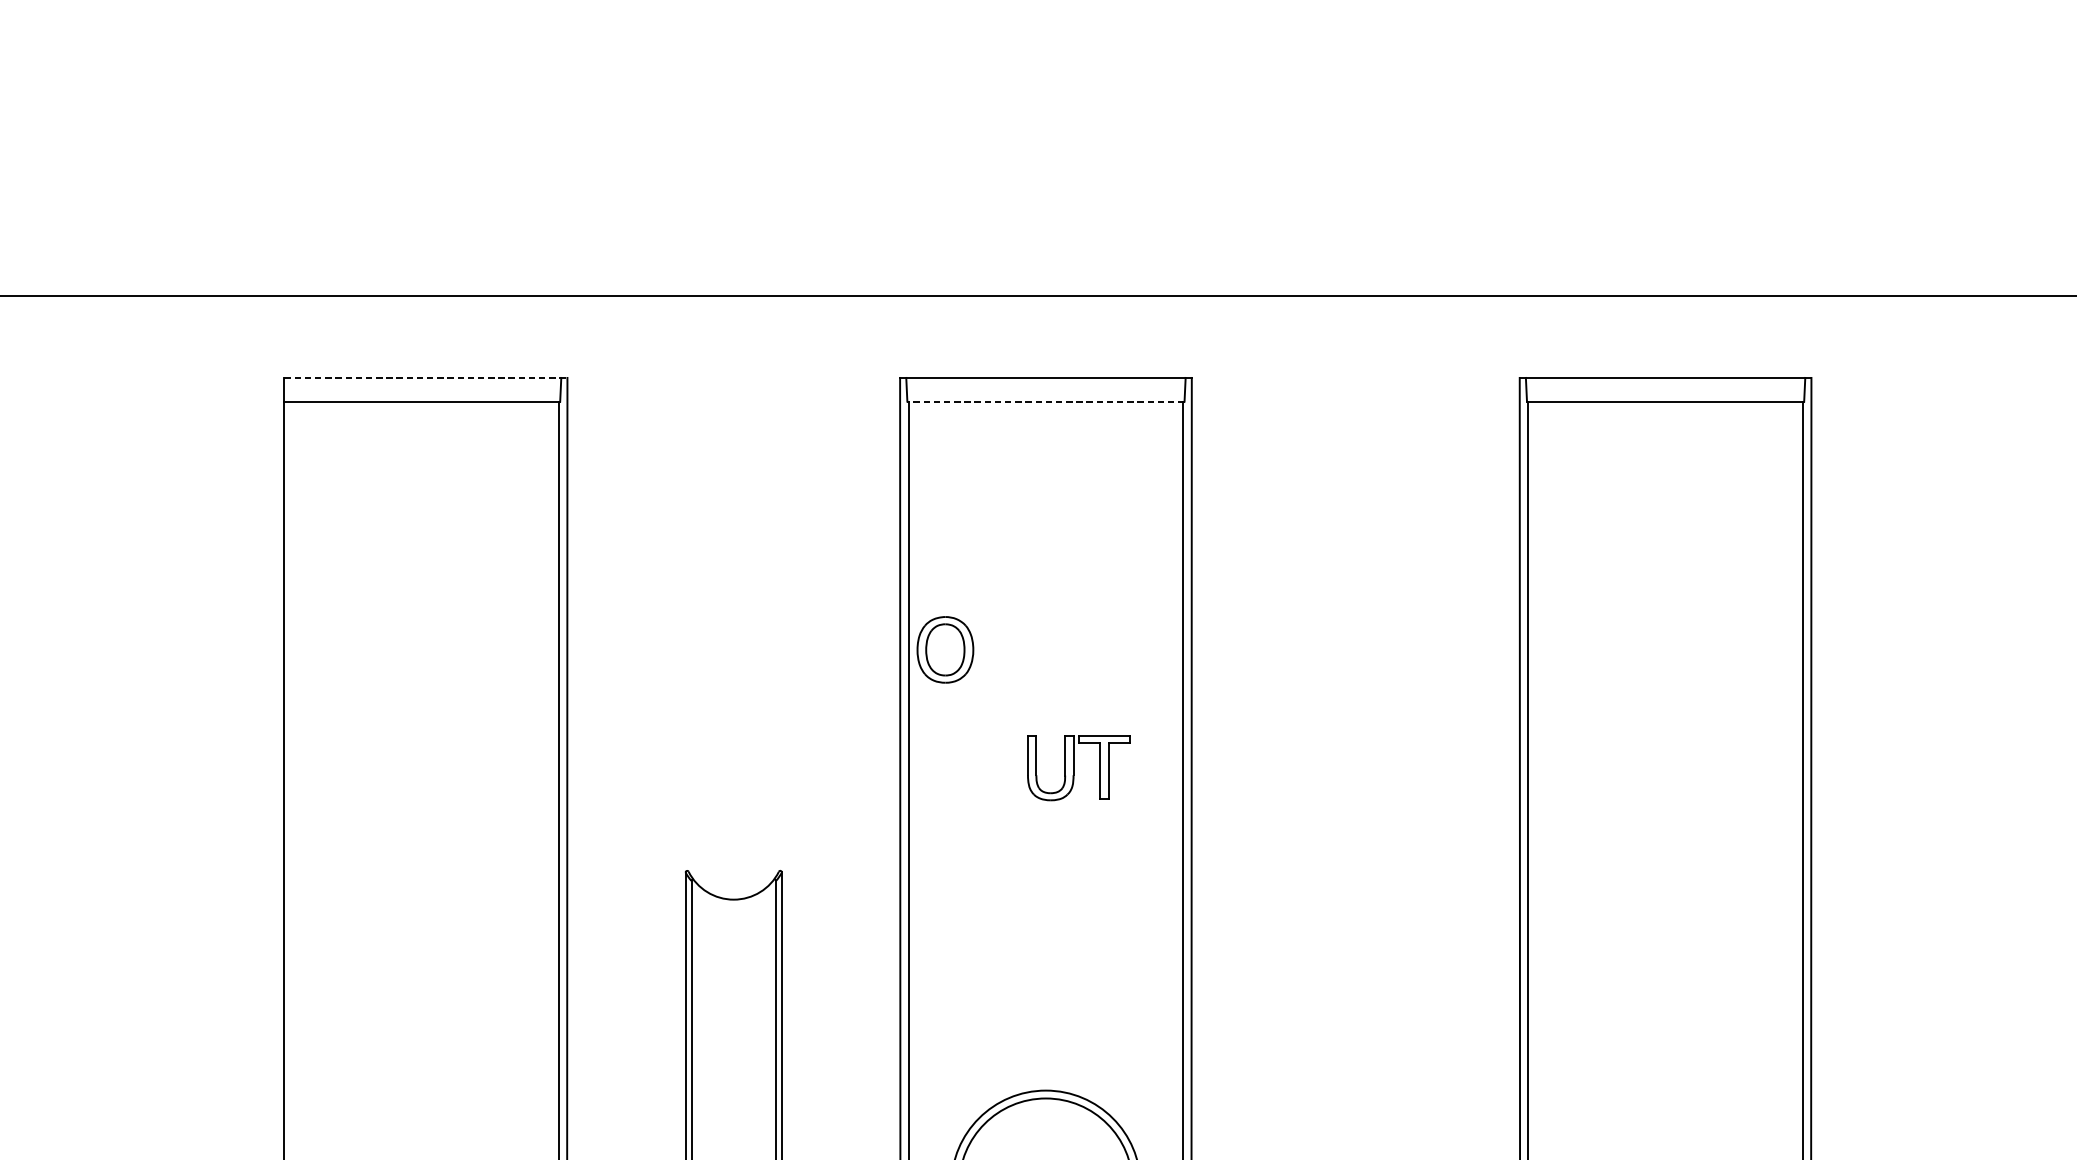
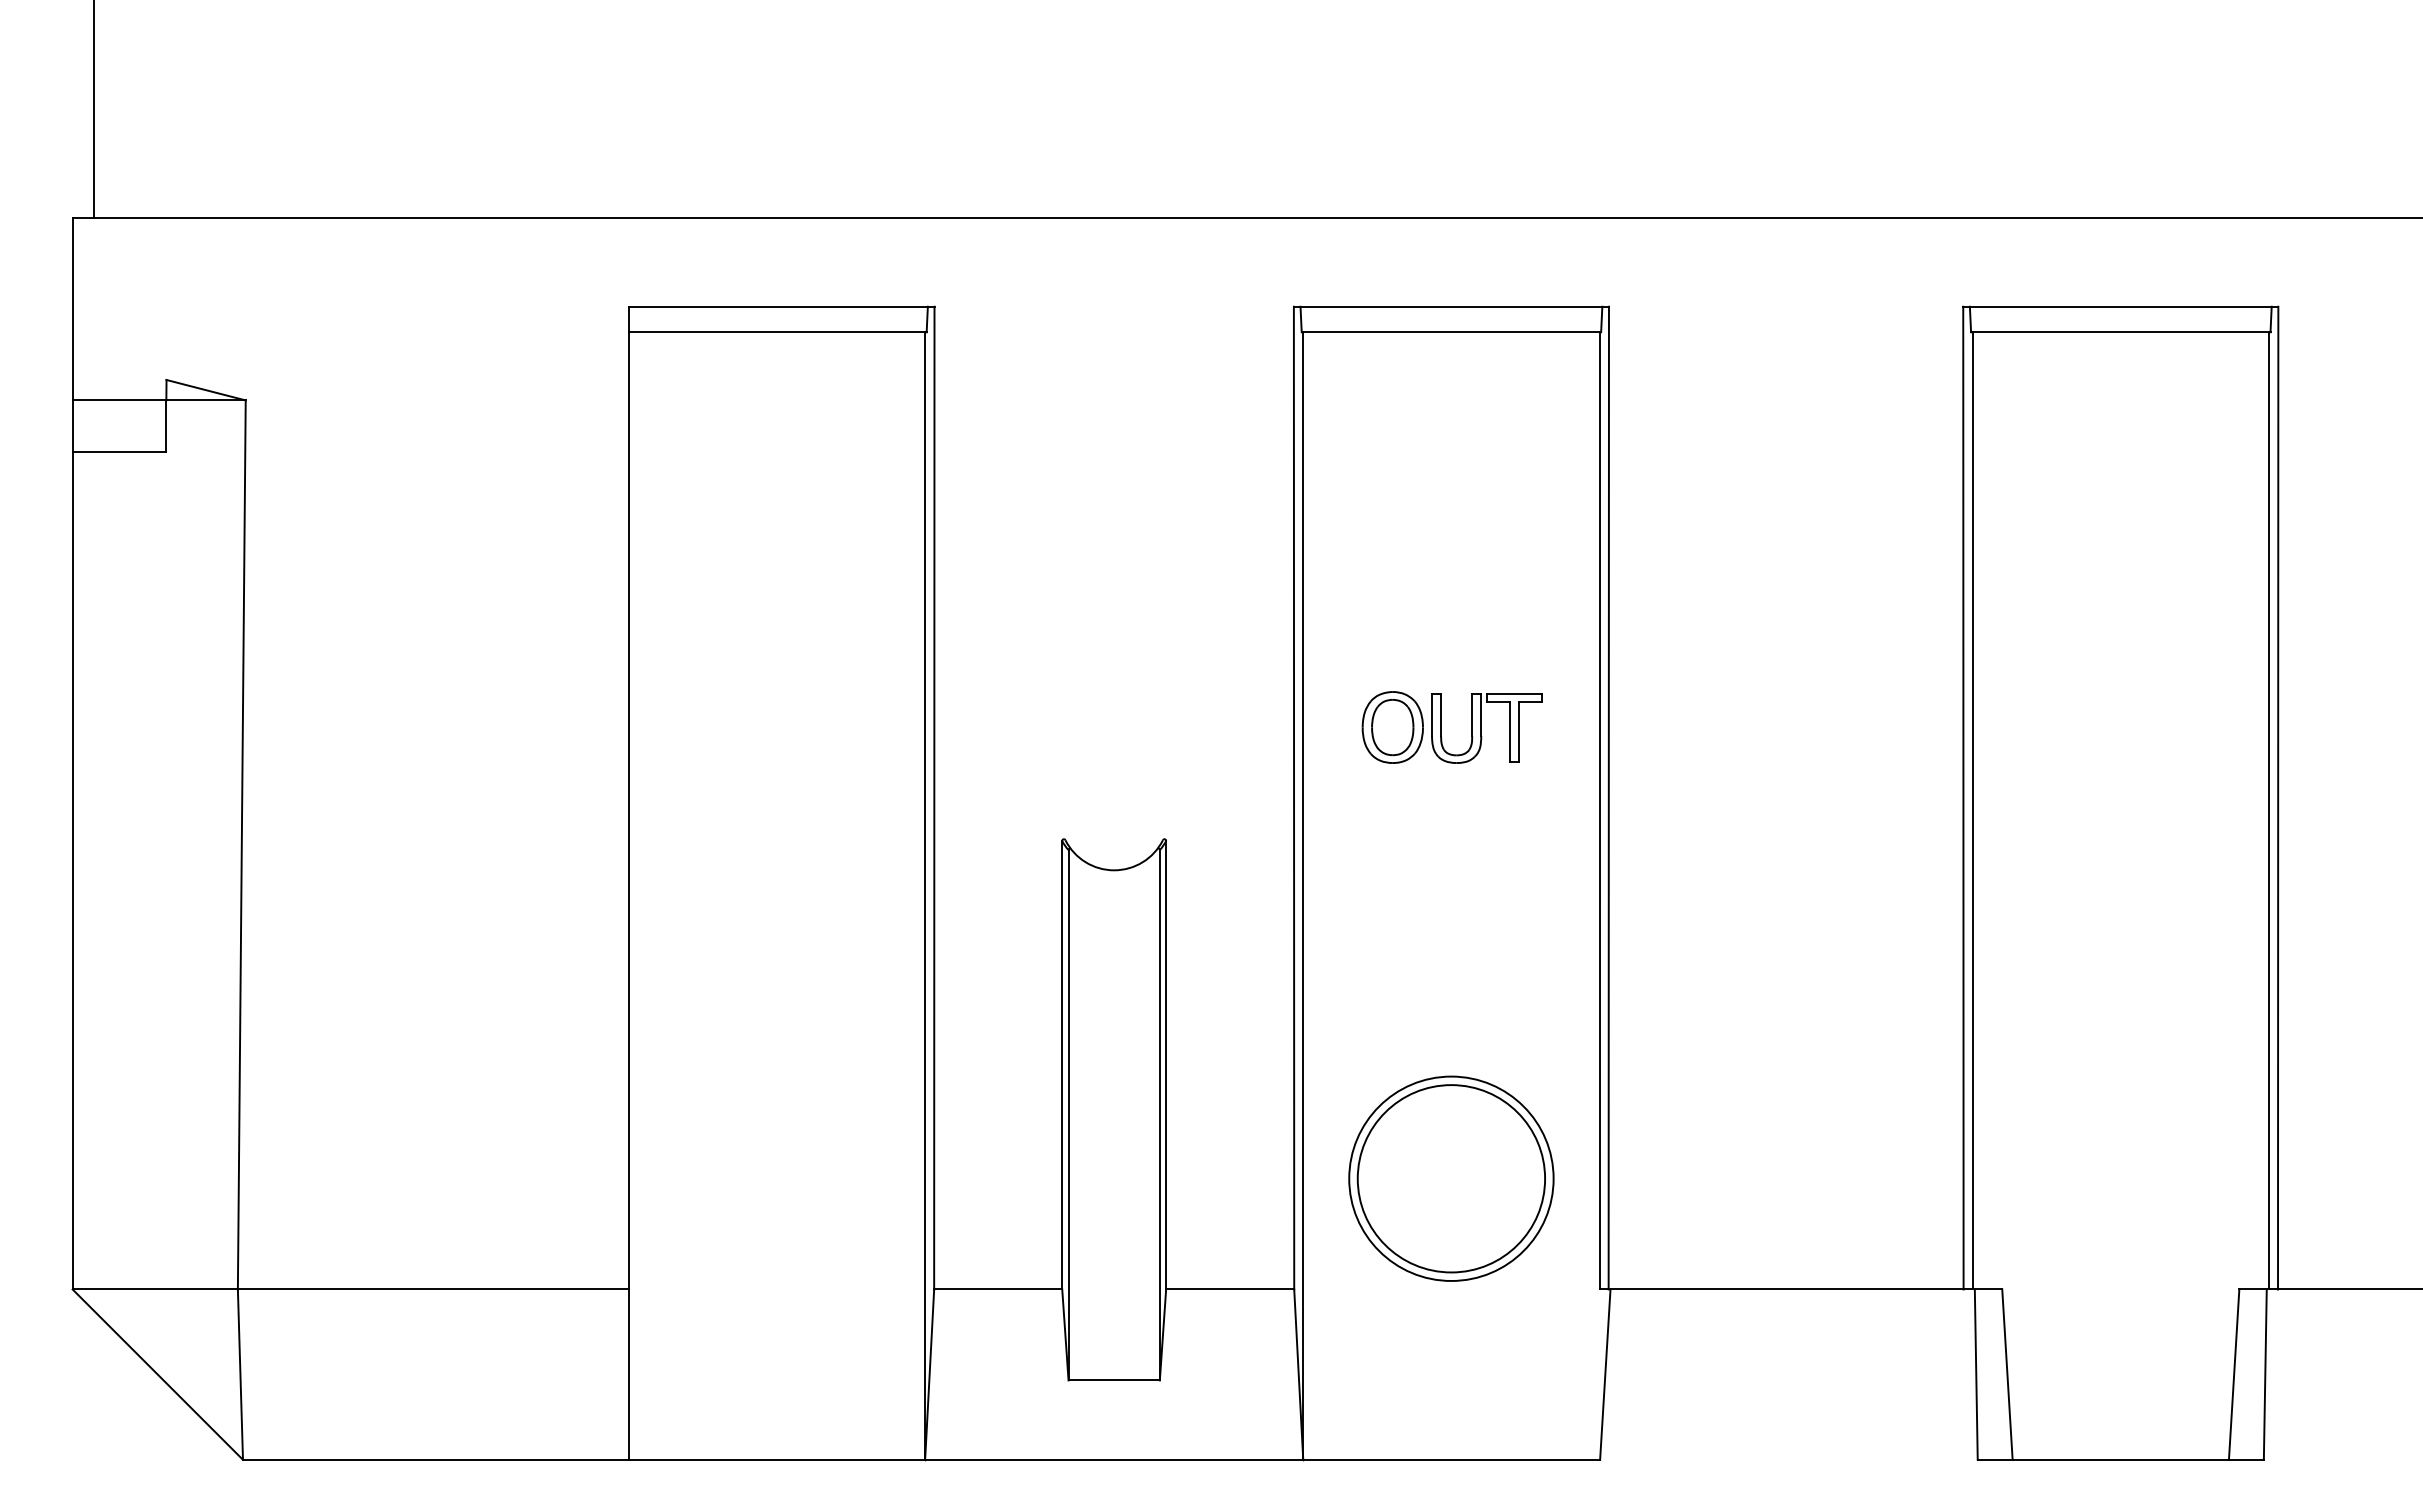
line: (425, 377) -> (781, 306), dashed -> solid
line: (1046, 401) -> (1451, 332), dashed -> solid
part: (945, 649) -> (1392, 727), moved

